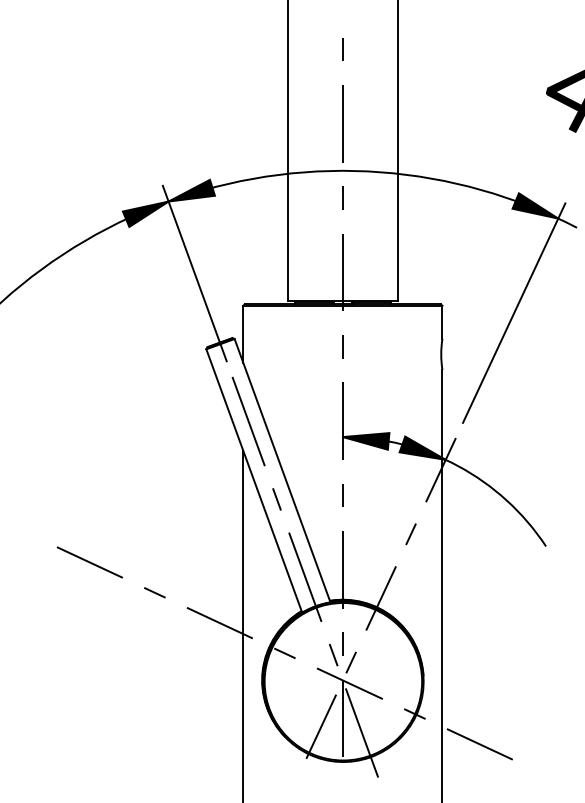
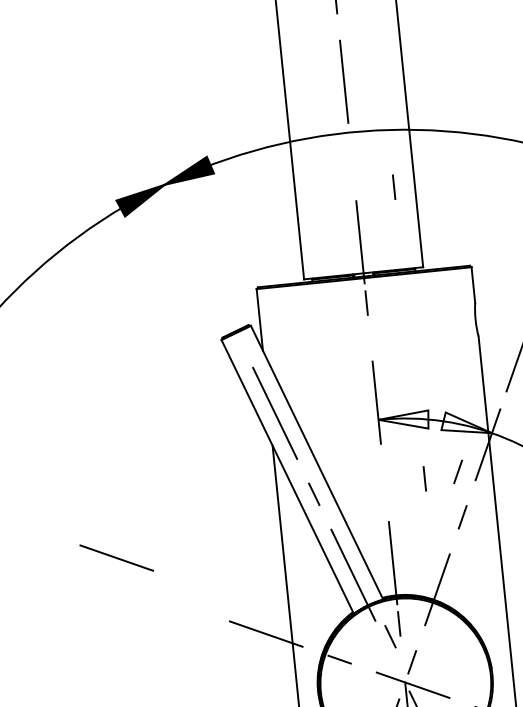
line: (342, 197) -> (393, 186), moved
line: (194, 273) -> (200, 259), removed
line: (342, 346) -> (366, 302), moved
fill: (365, 441) -> (403, 422), removed
fill: (422, 447) -> (465, 422), removed
line: (410, 492) -> (457, 472), added
line: (342, 495) -> (424, 478), moved
line: (89, 562) -> (116, 558), moved
line: (154, 592) -> (192, 608), removed
part: (336, 649) -> (392, 630), moved

